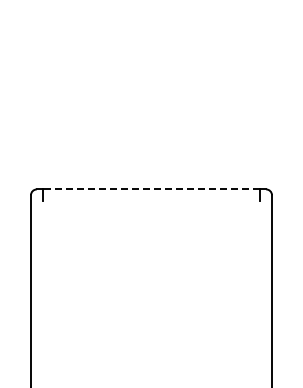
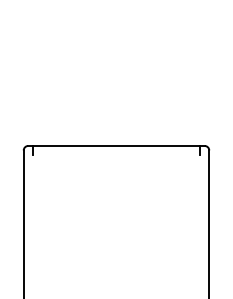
line: (151, 189) -> (116, 146), dashed -> solid

